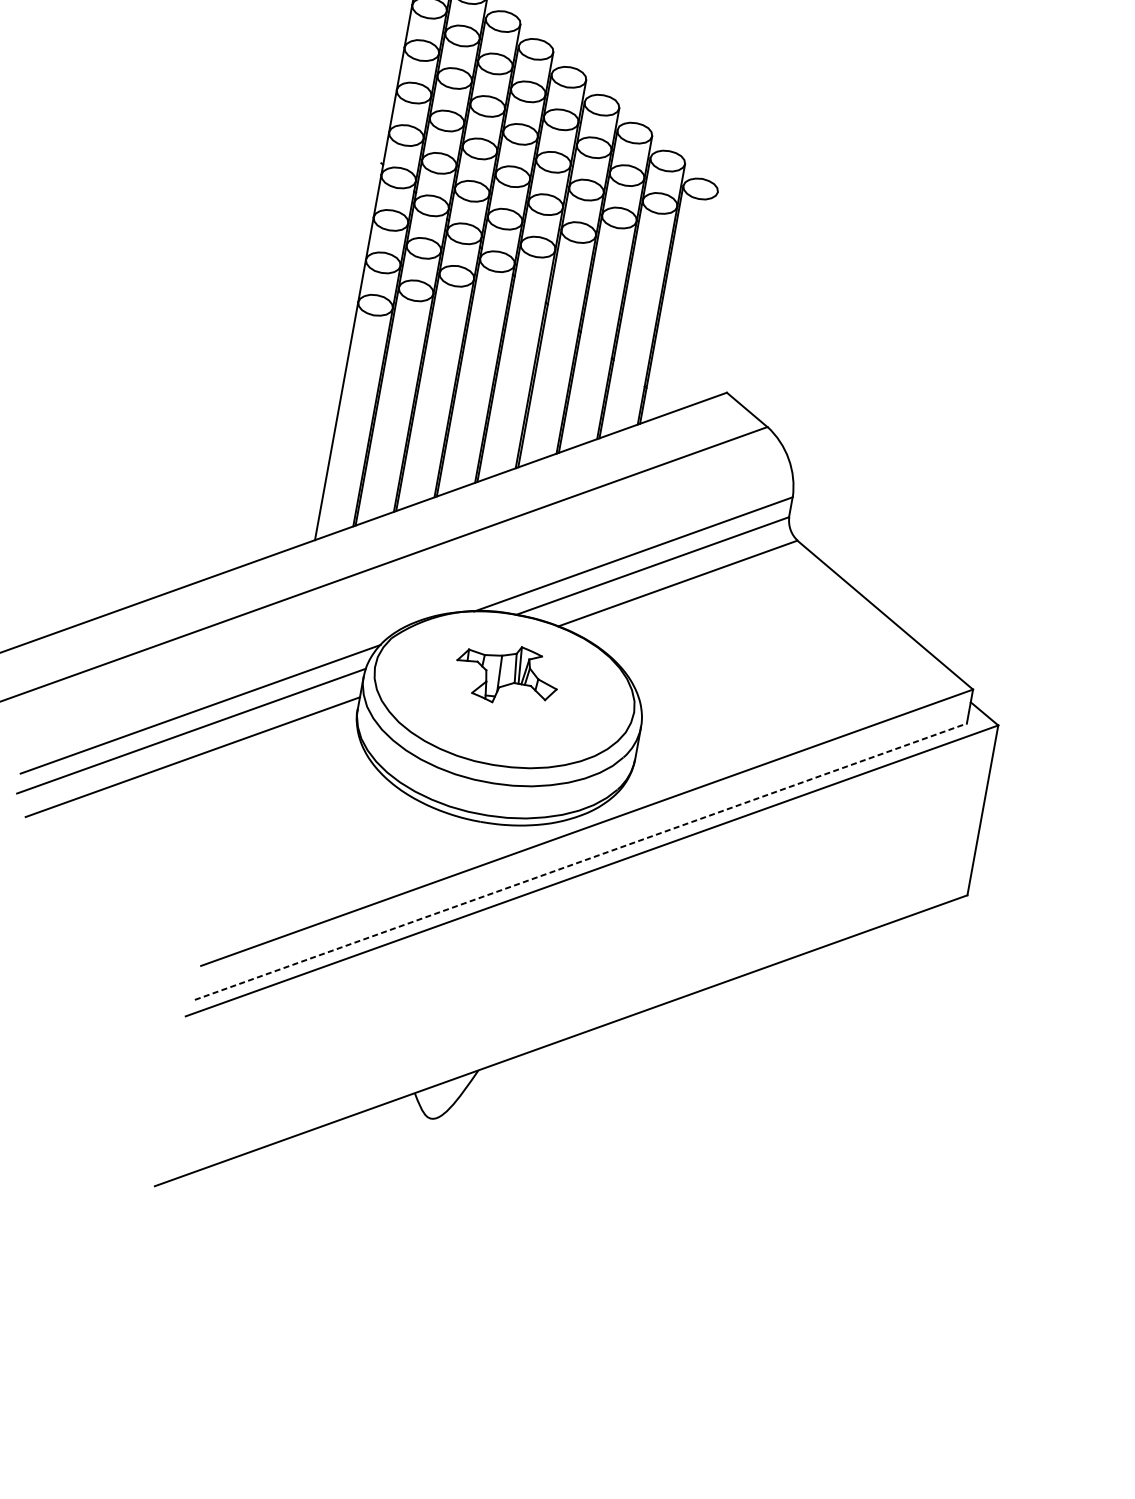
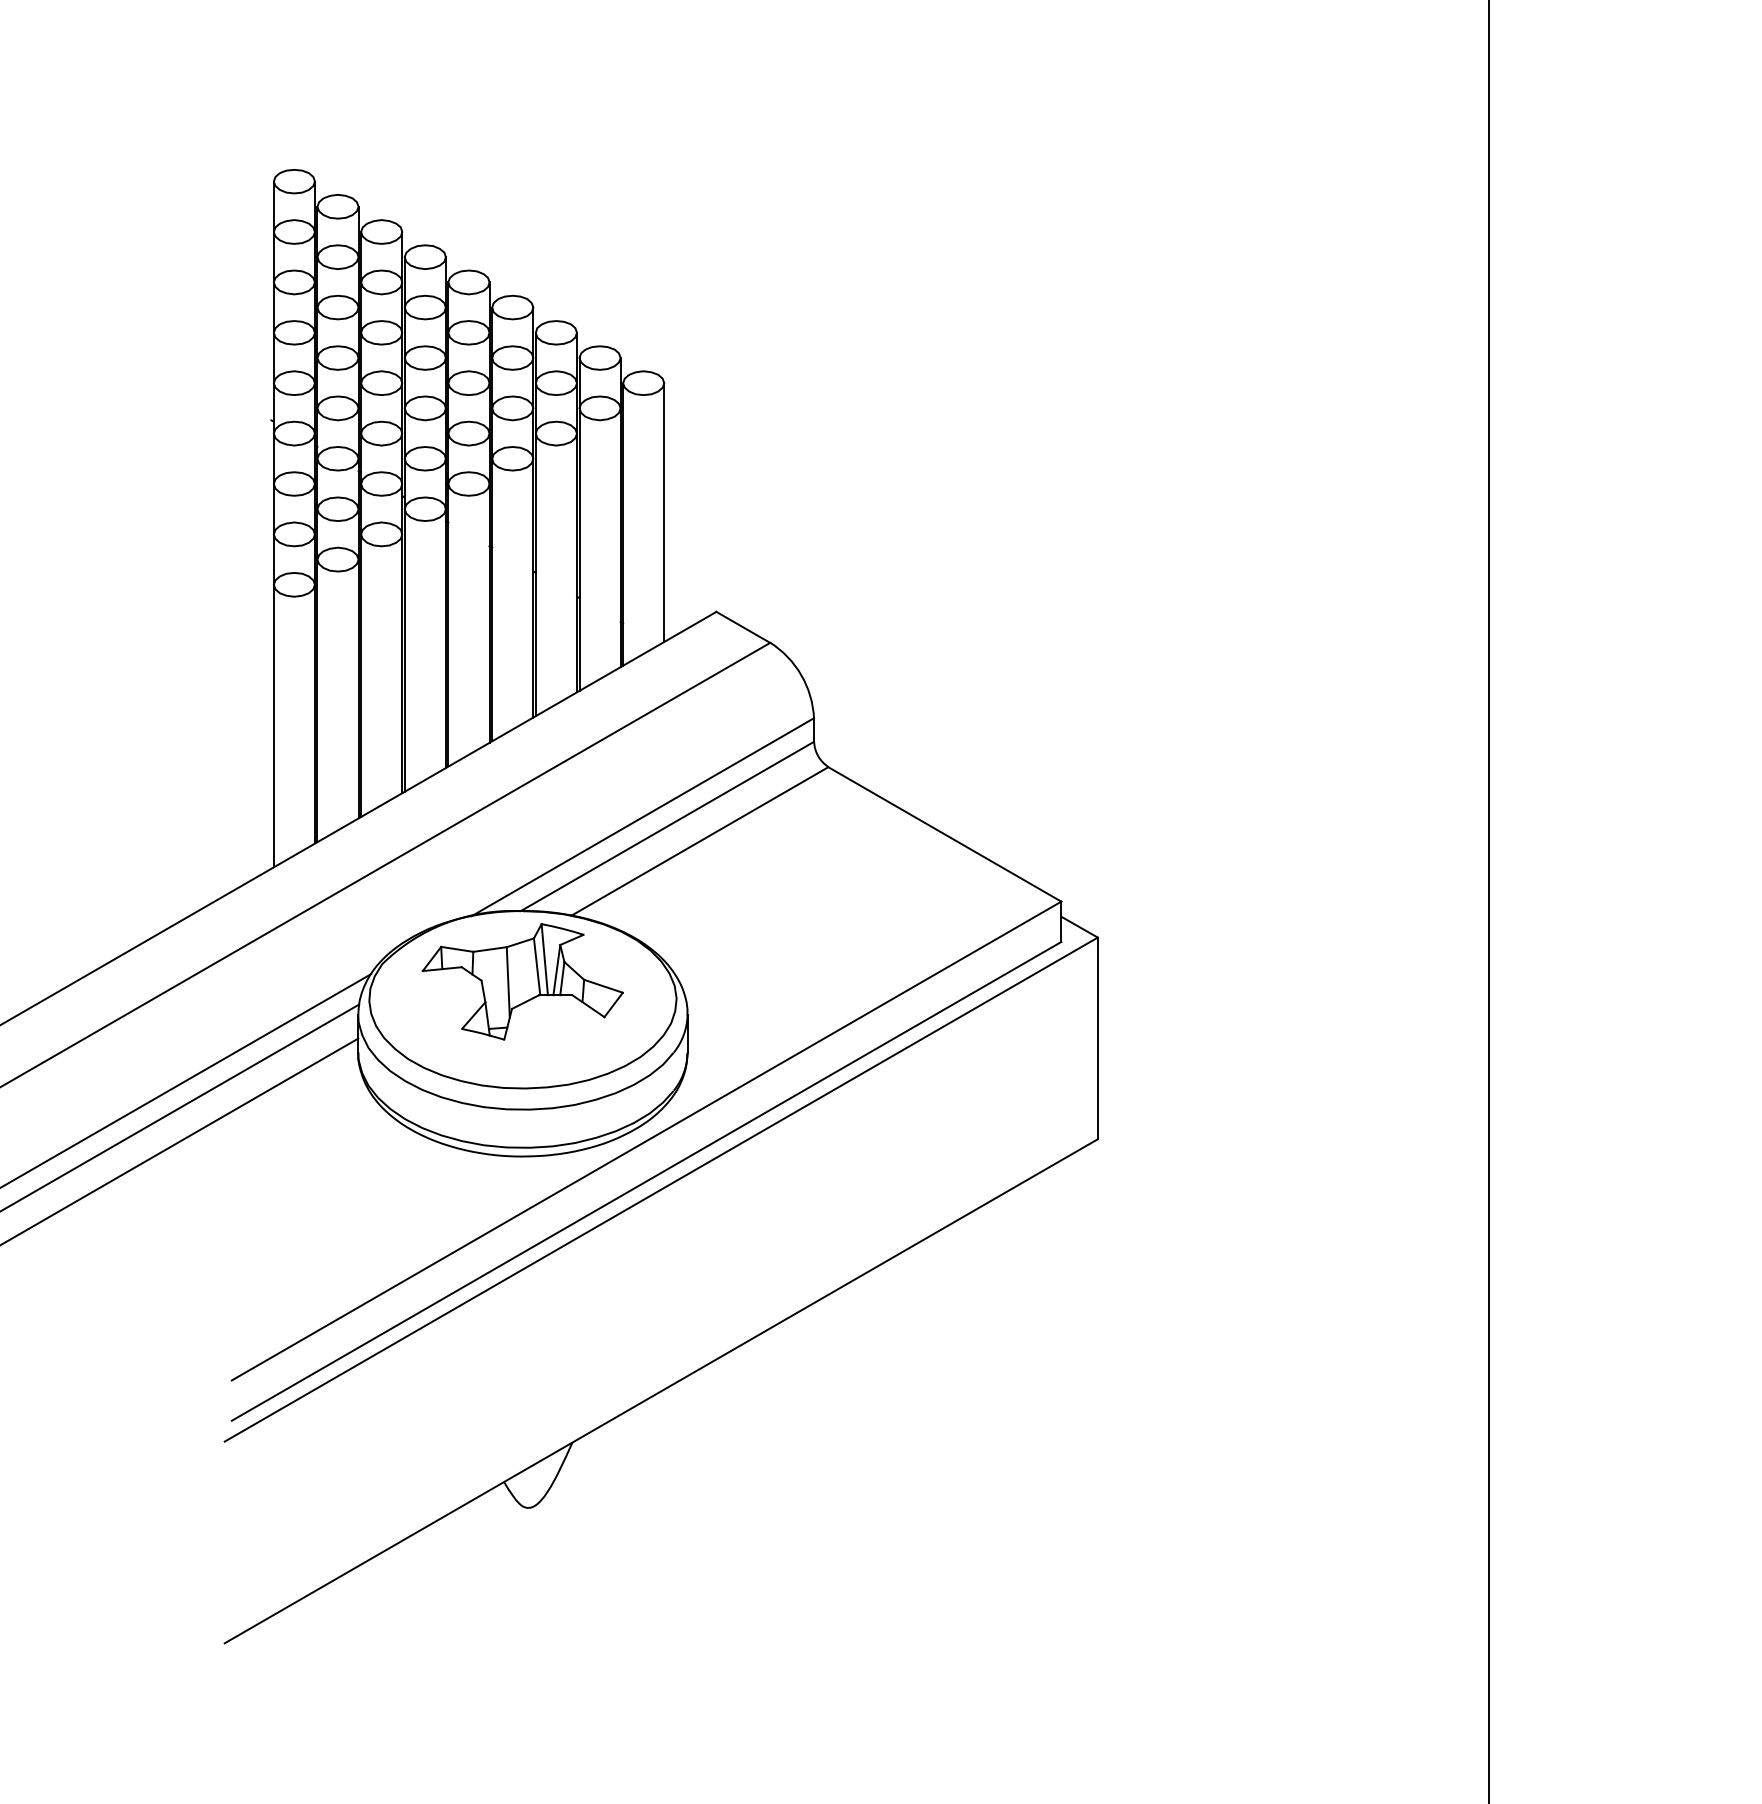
line: (698, 301) -> (664, 512), added
part: (506, 674) -> (522, 981), size x1.67
line: (580, 861) -> (646, 1181), dashed -> solid

